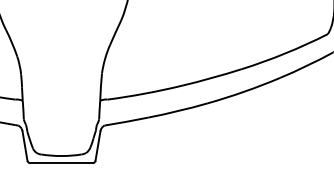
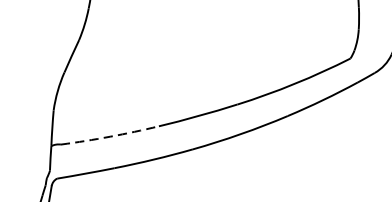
arc: (144, 93) -> (109, 136), solid -> dashed

